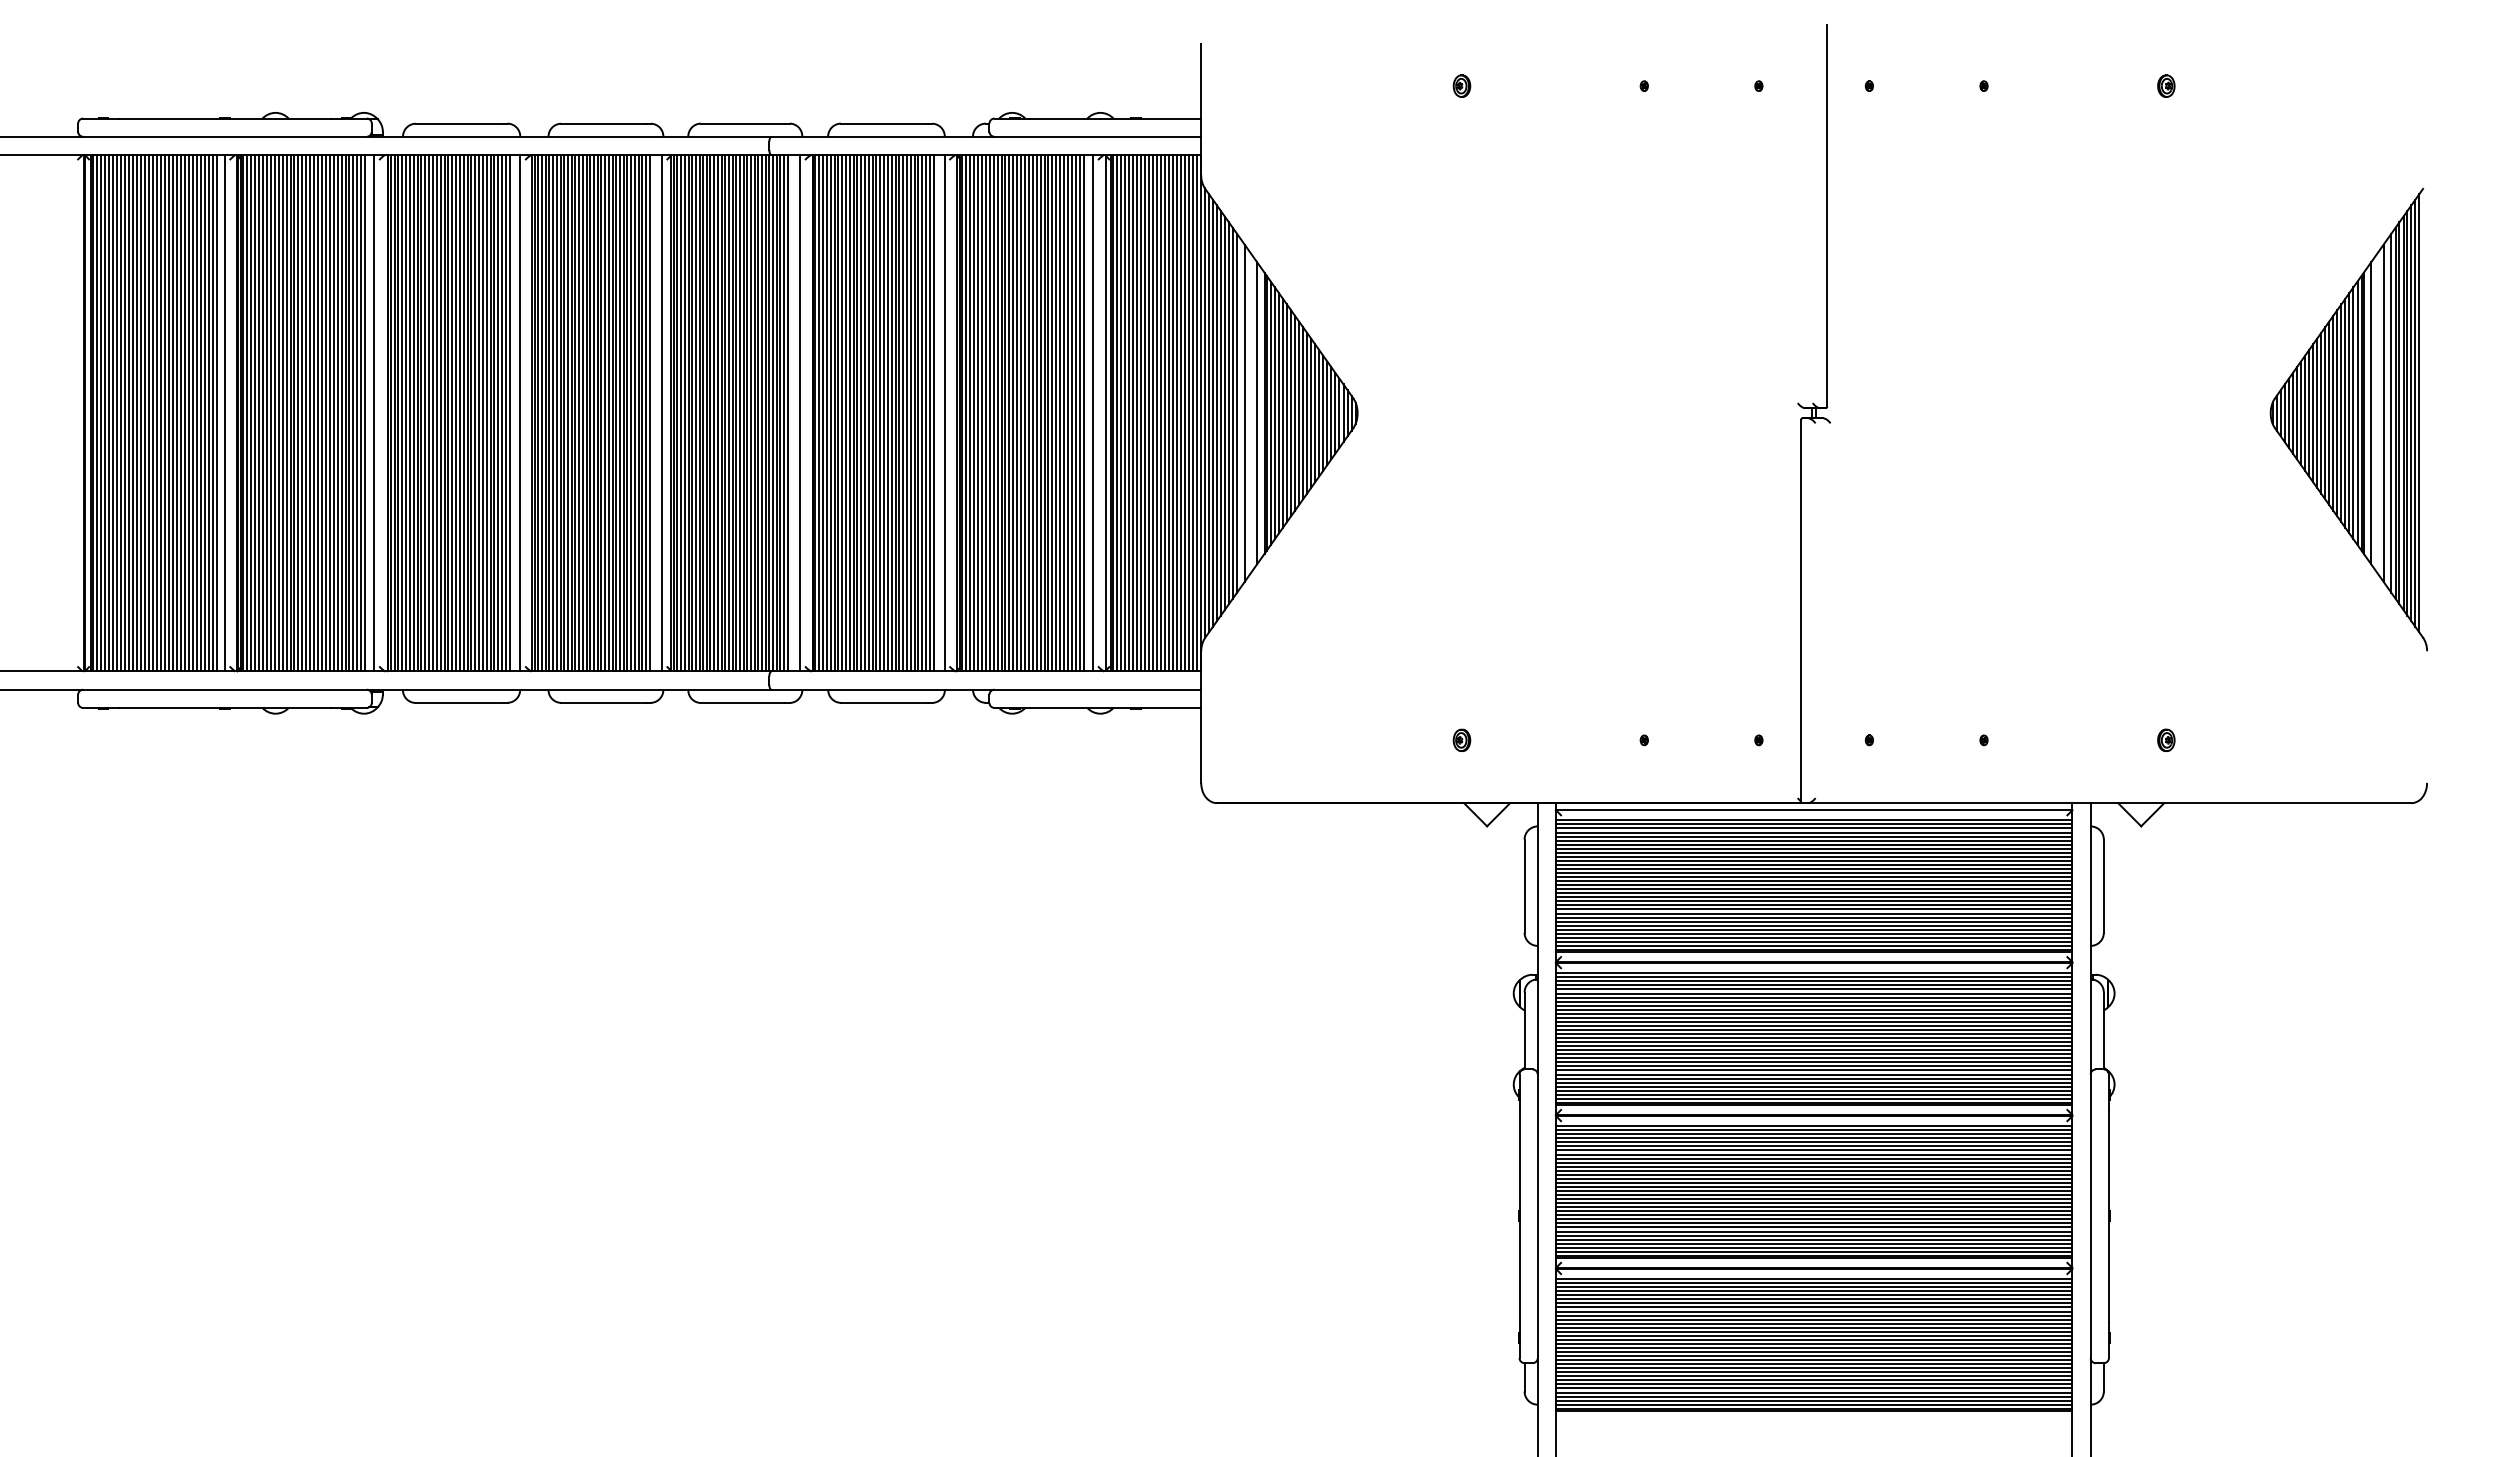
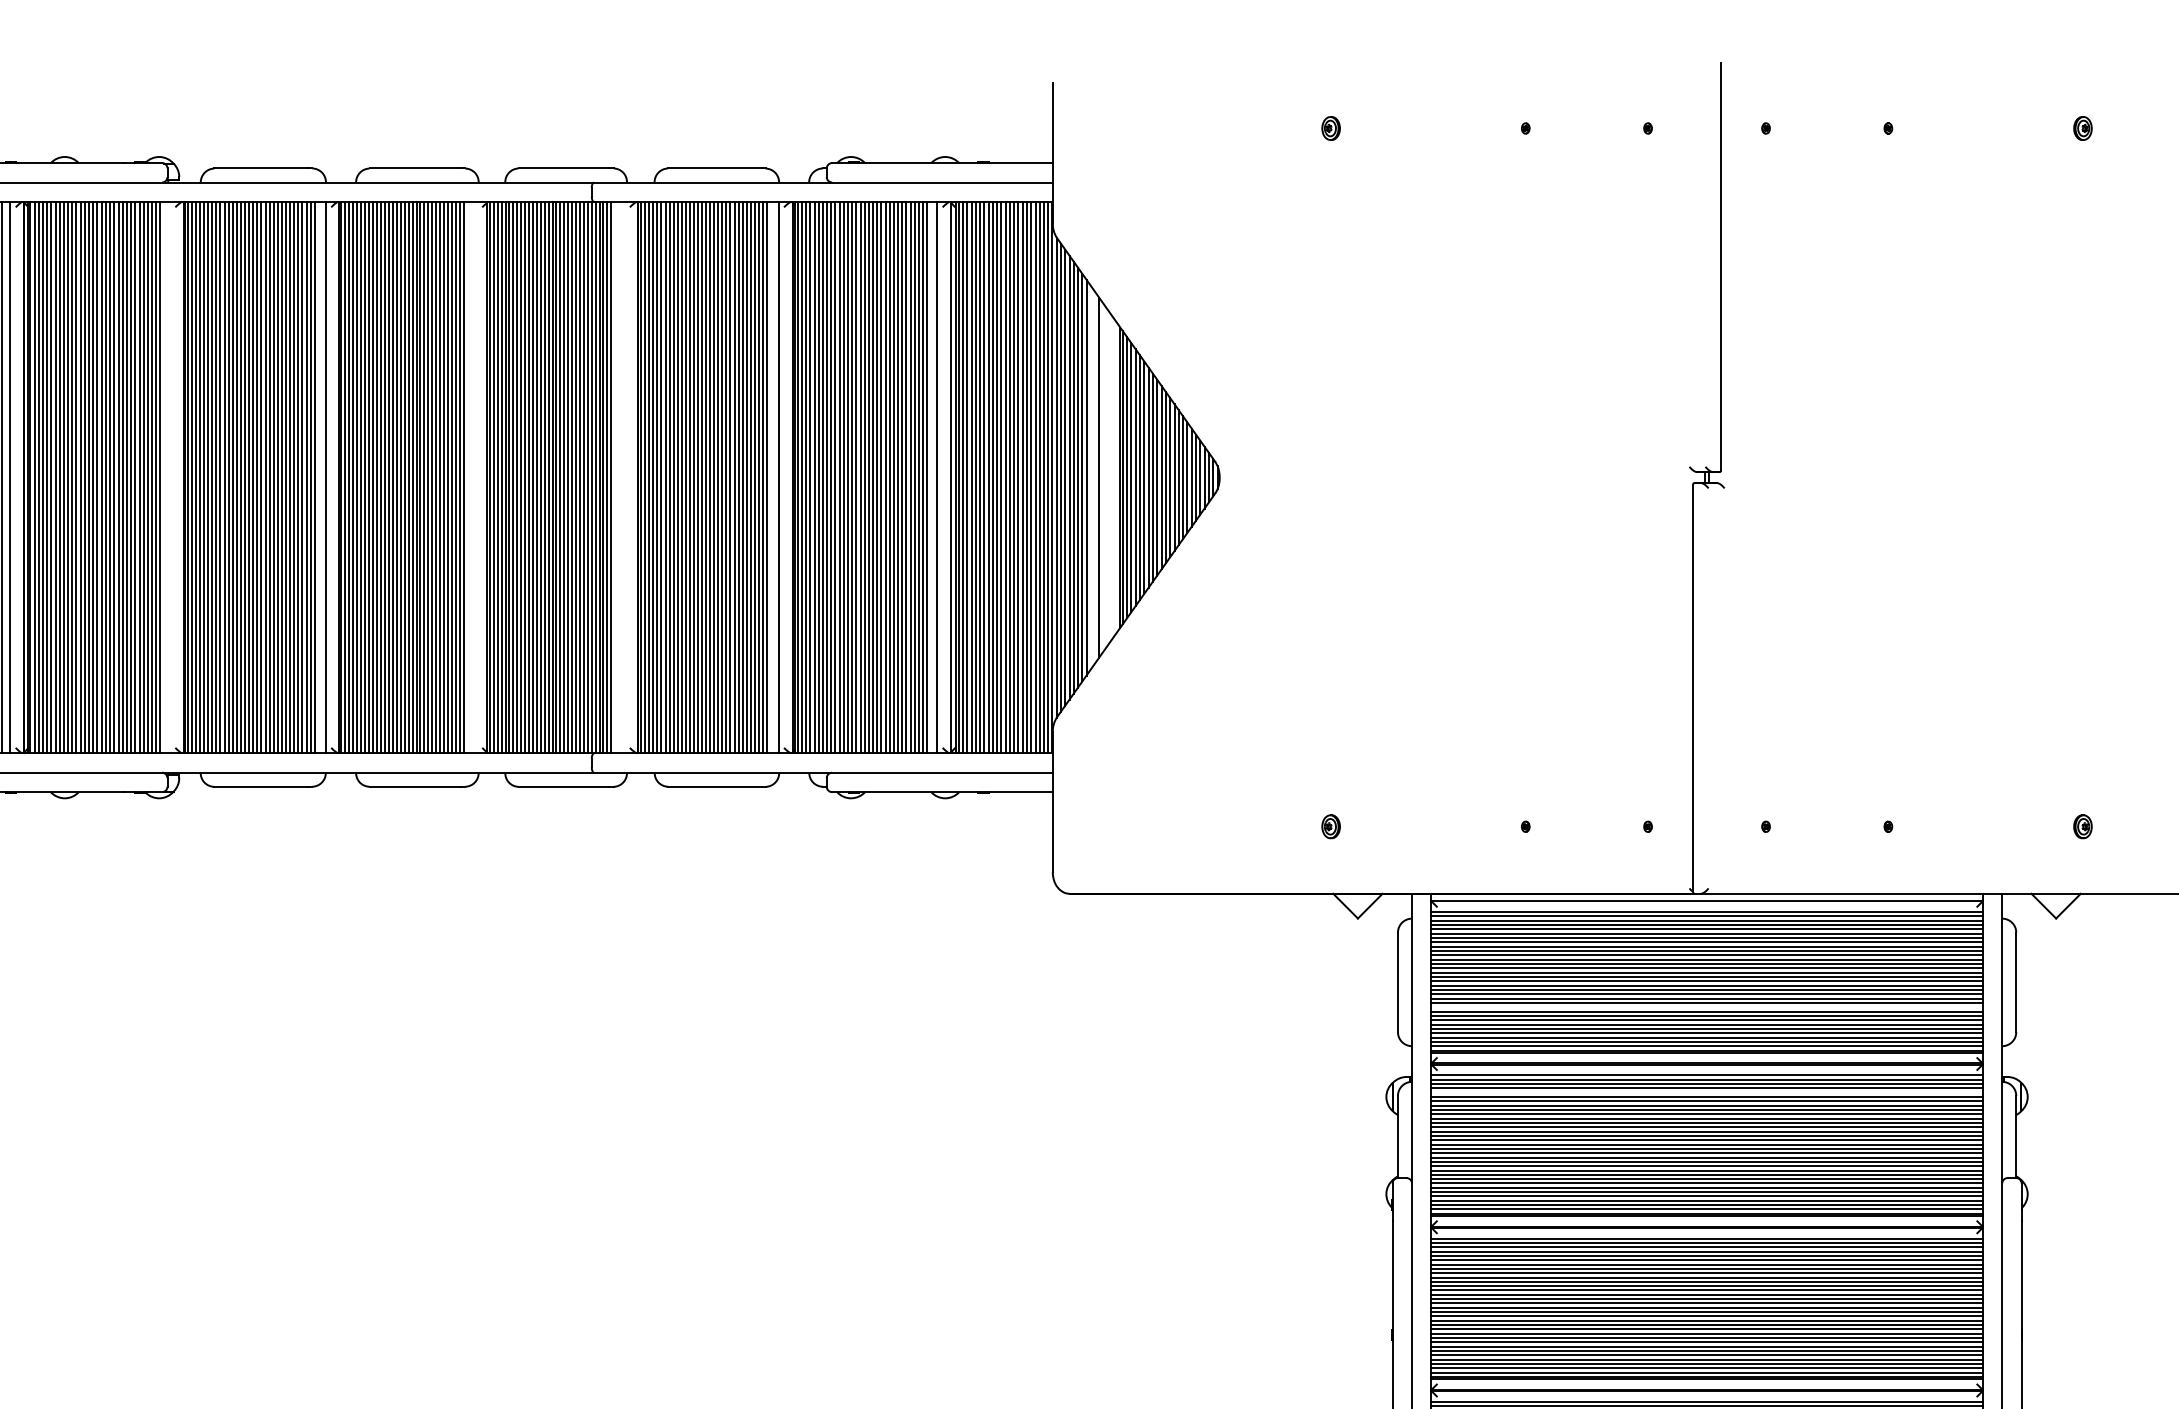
line: (374, 413) -> (170, 477), removed
line: (662, 413) -> (477, 477), removed
line: (800, 413) -> (625, 477), removed
line: (1236, 413) -> (1090, 477), removed
line: (1257, 413) -> (1112, 477), removed
line: (1813, 909) -> (1706, 1007), removed
line: (1813, 989) -> (1706, 1092), removed

